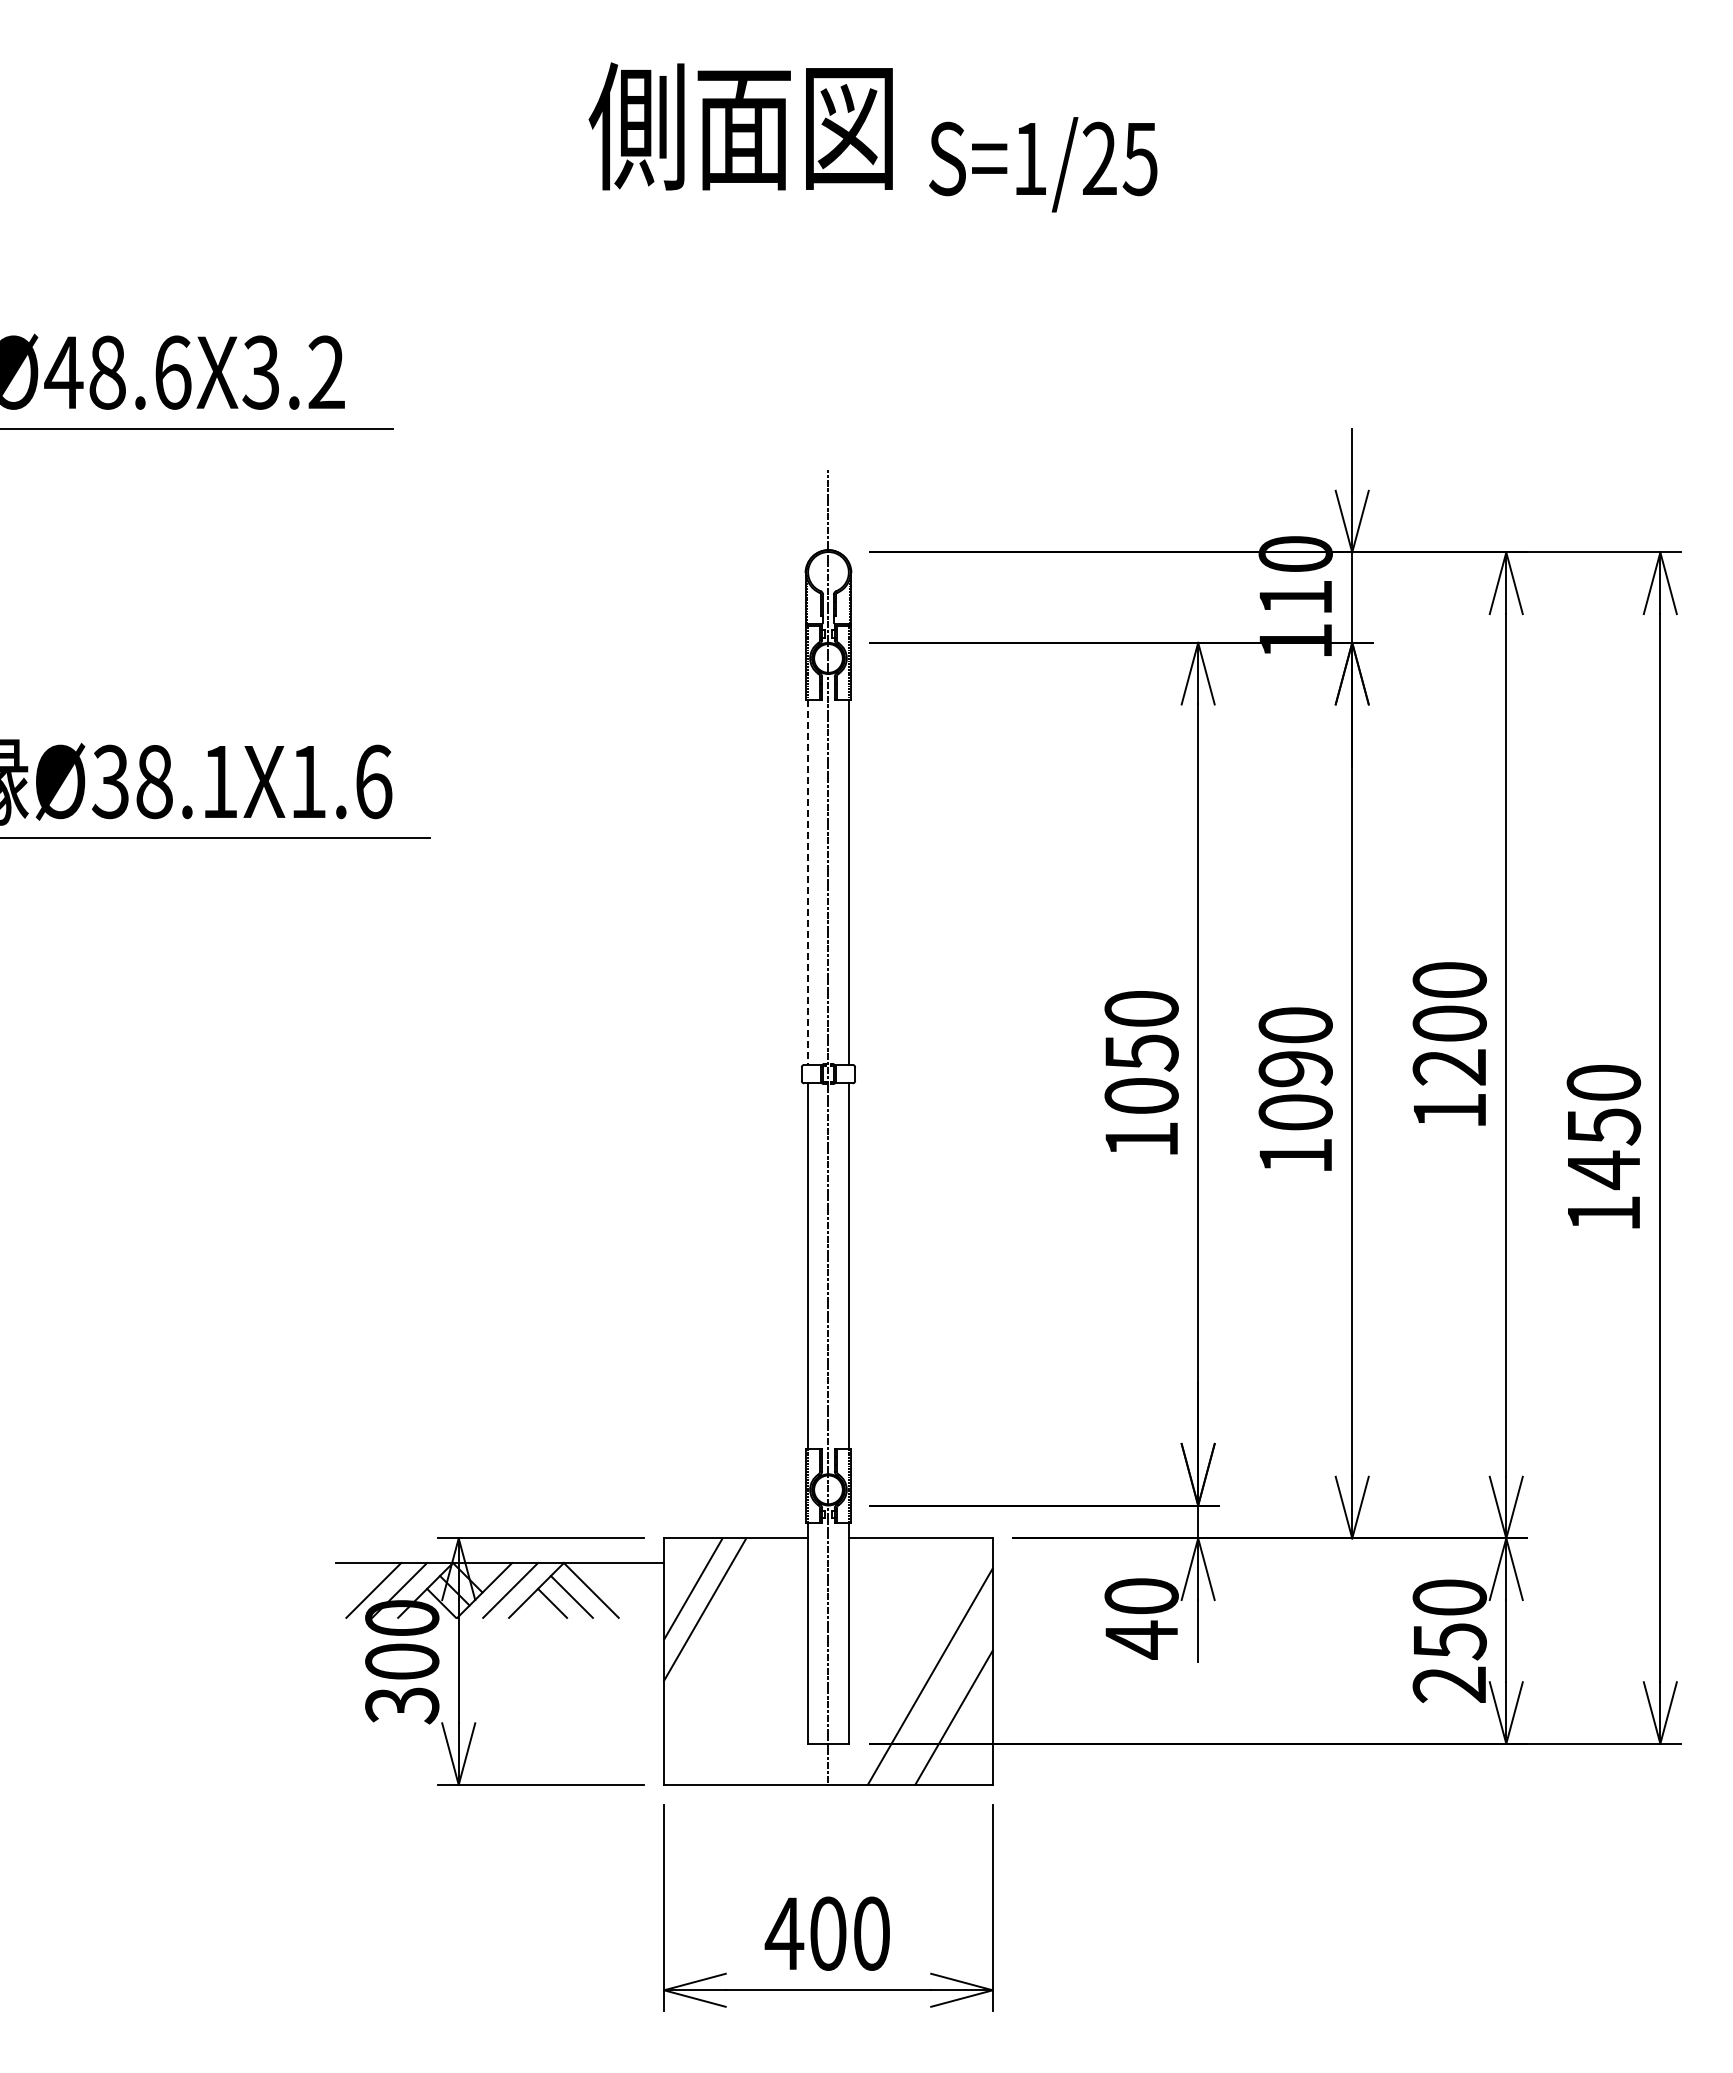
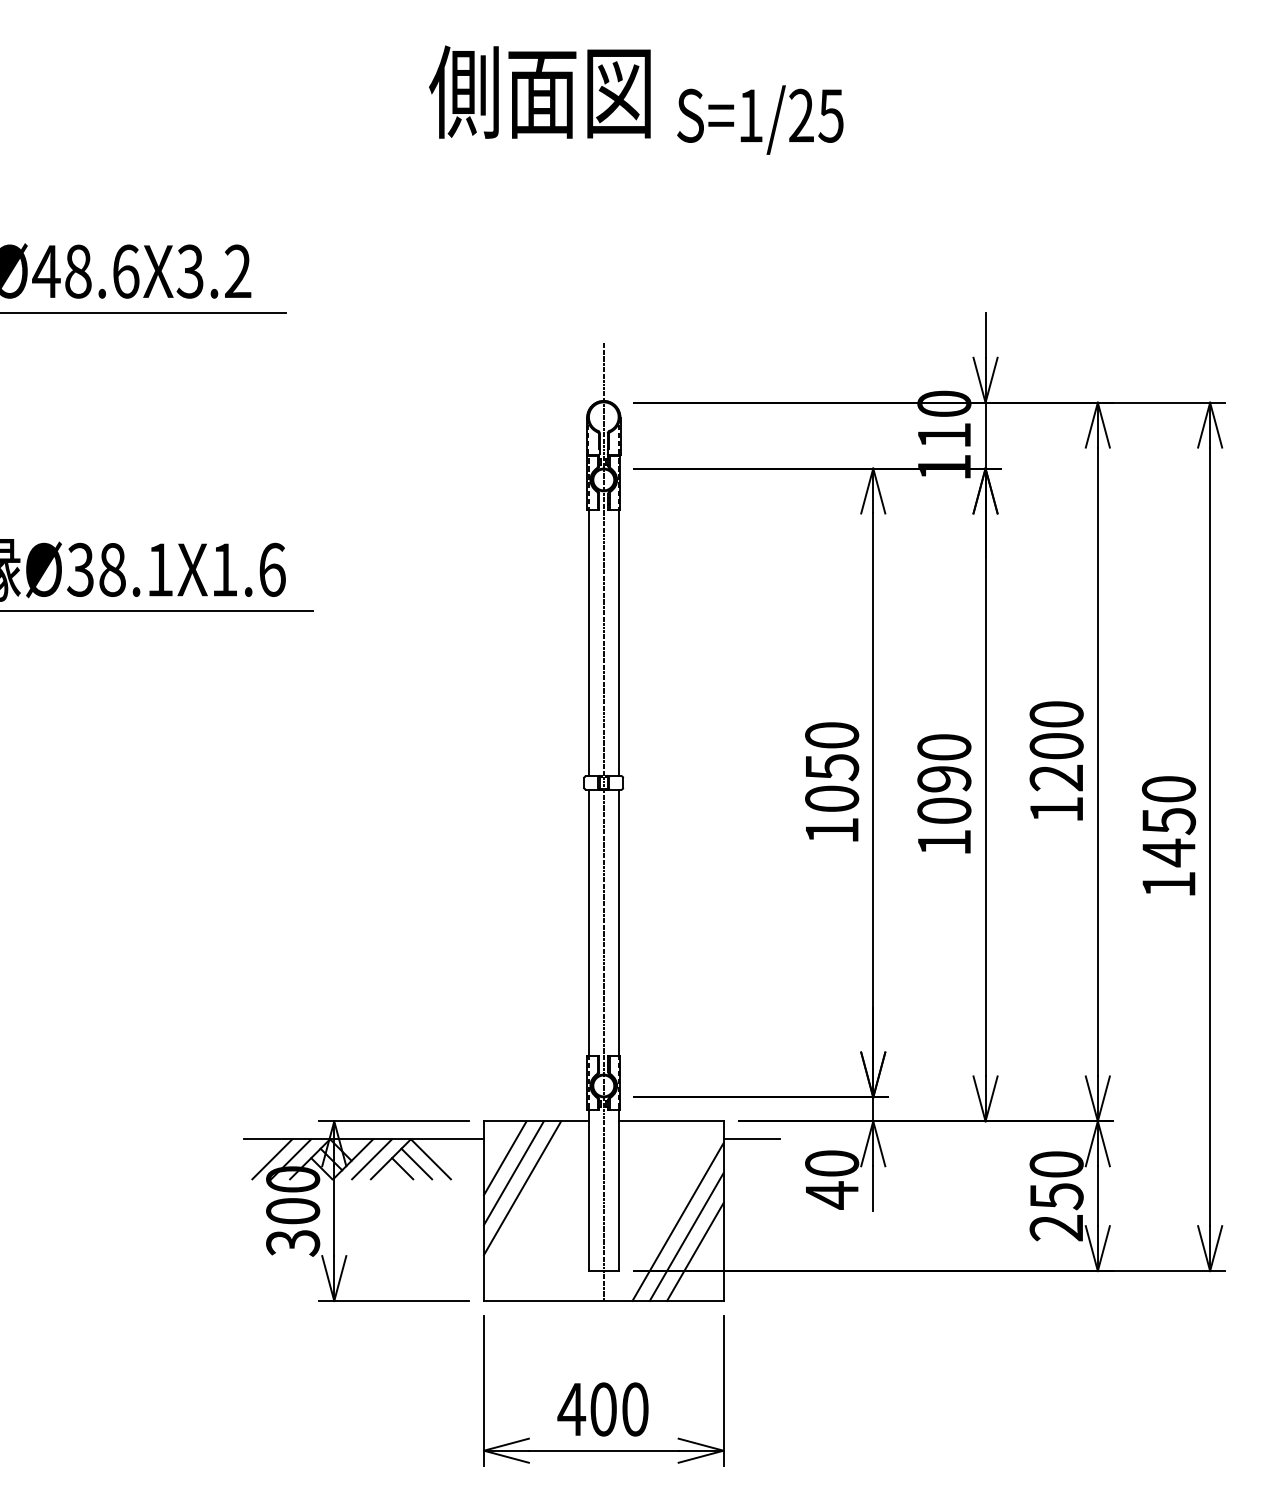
line: (807, 882) -> (588, 643), dashed -> solid
line: (1031, 1563) -> (751, 1139), added
line: (717, 1629) -> (522, 1187), added
line: (941, 1696) -> (686, 1236), added

